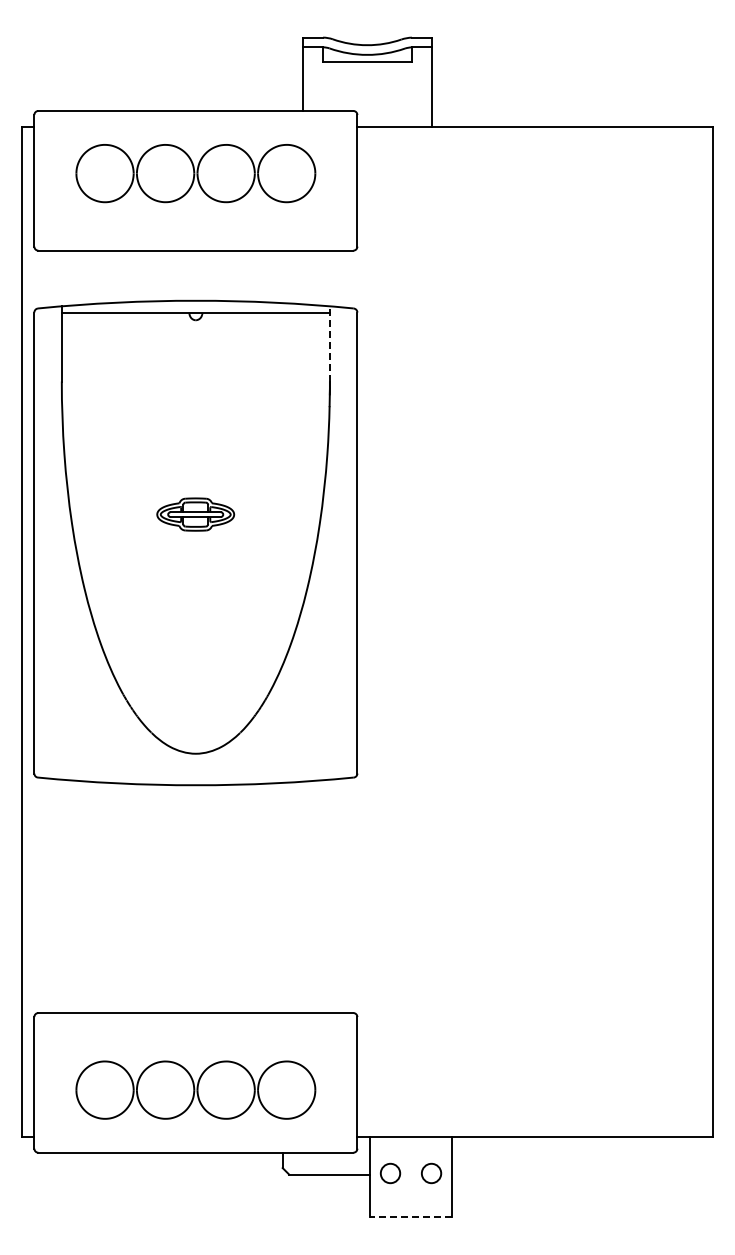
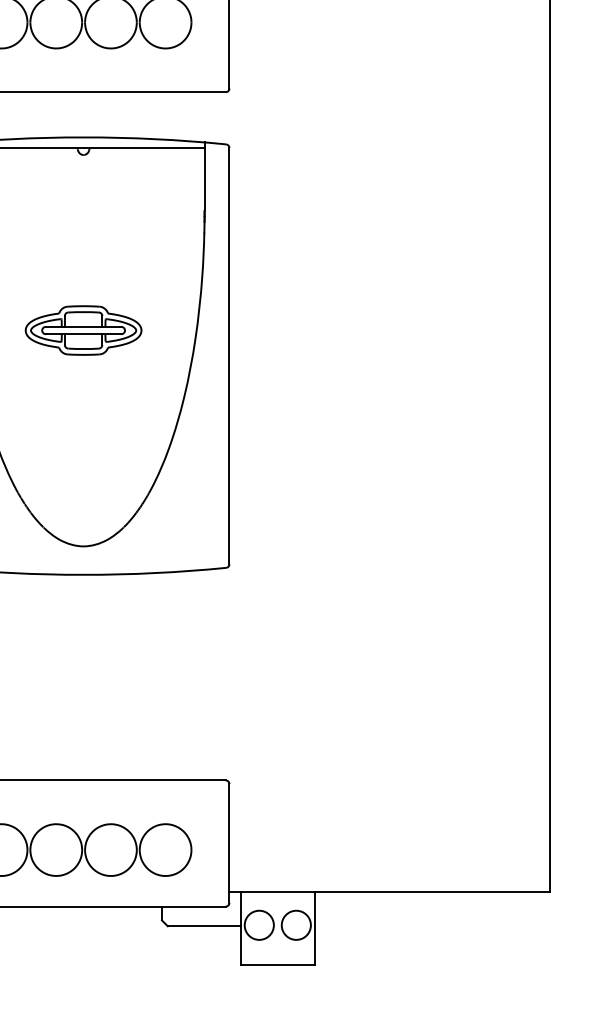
line: (329, 343) -> (204, 176), dashed -> solid
part: (195, 514) -> (83, 330), size x1.67
circle: (390, 1173) -> (259, 925), size x1.67
circle: (431, 1173) -> (296, 925), size x1.67
line: (410, 1217) -> (277, 965), dashed -> solid

